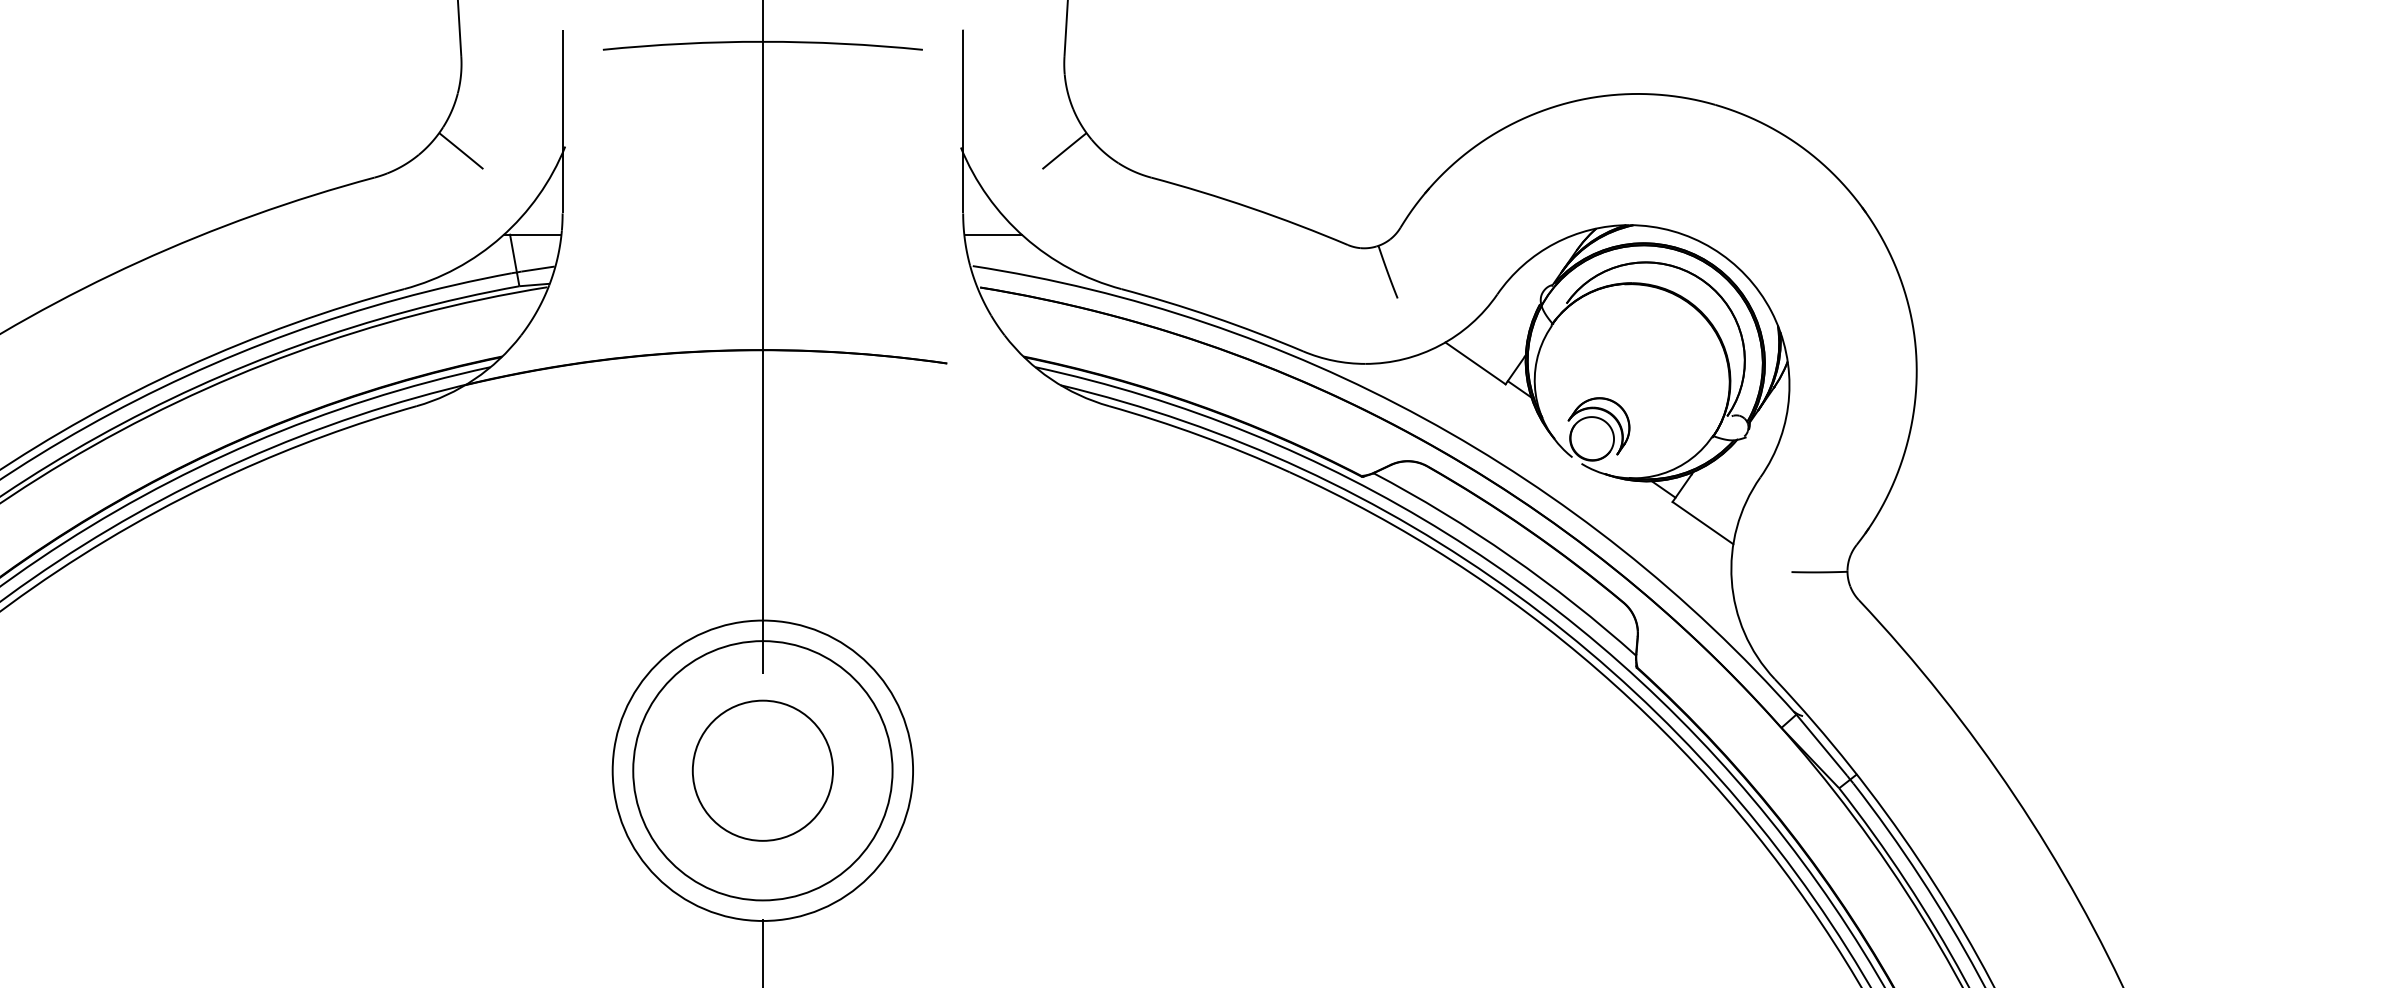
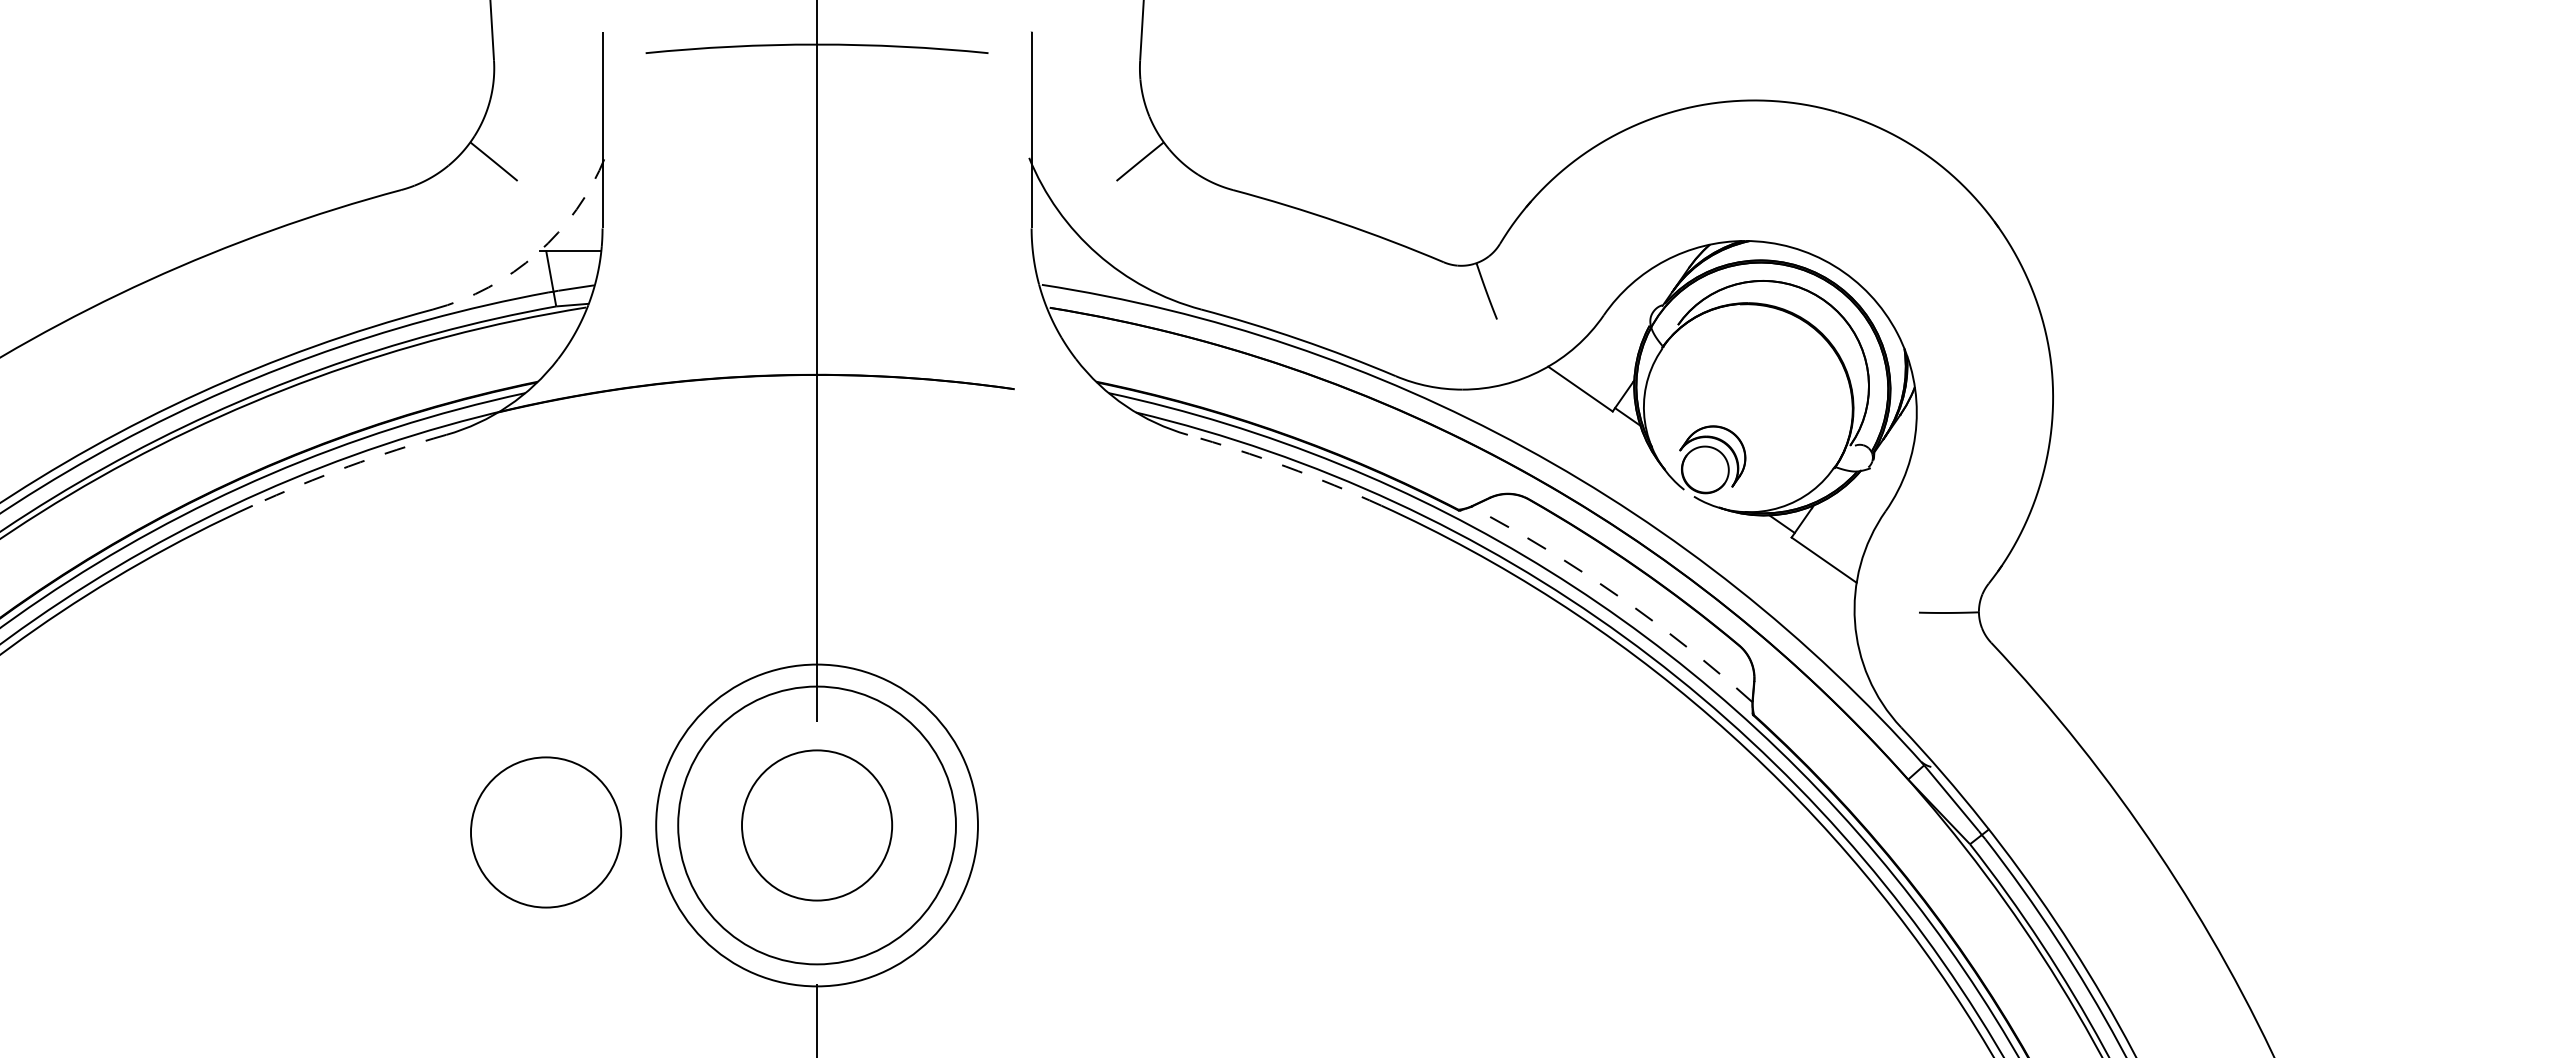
line: (992, 234) -> (1063, 251), removed
arc: (501, 236) -> (537, 253), solid -> dashed
arc: (325, 435) -> (348, 466), solid -> dashed
arc: (1200, 435) -> (1285, 466), solid -> dashed
arc: (1510, 556) -> (1617, 595), solid -> dashed
circle: (510, 777) -> (546, 832), added

